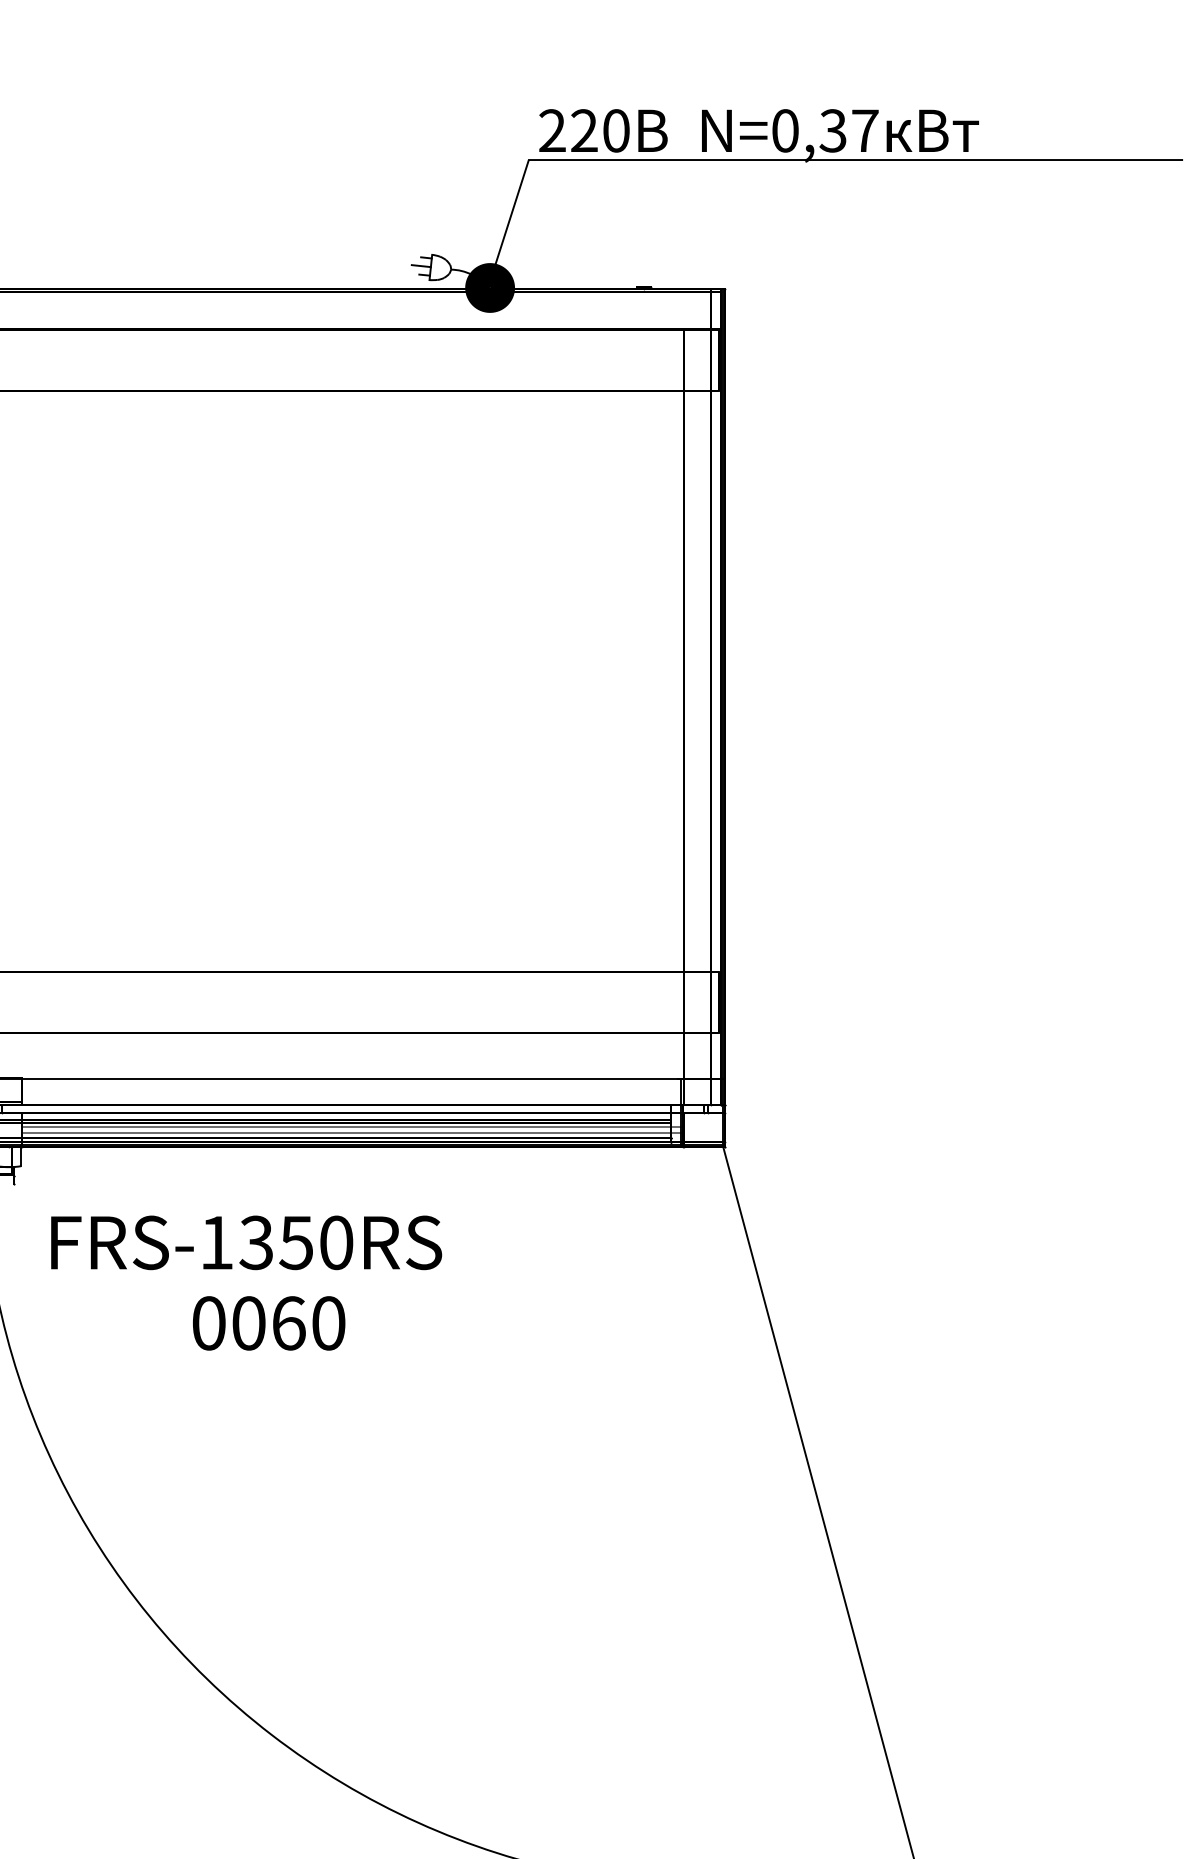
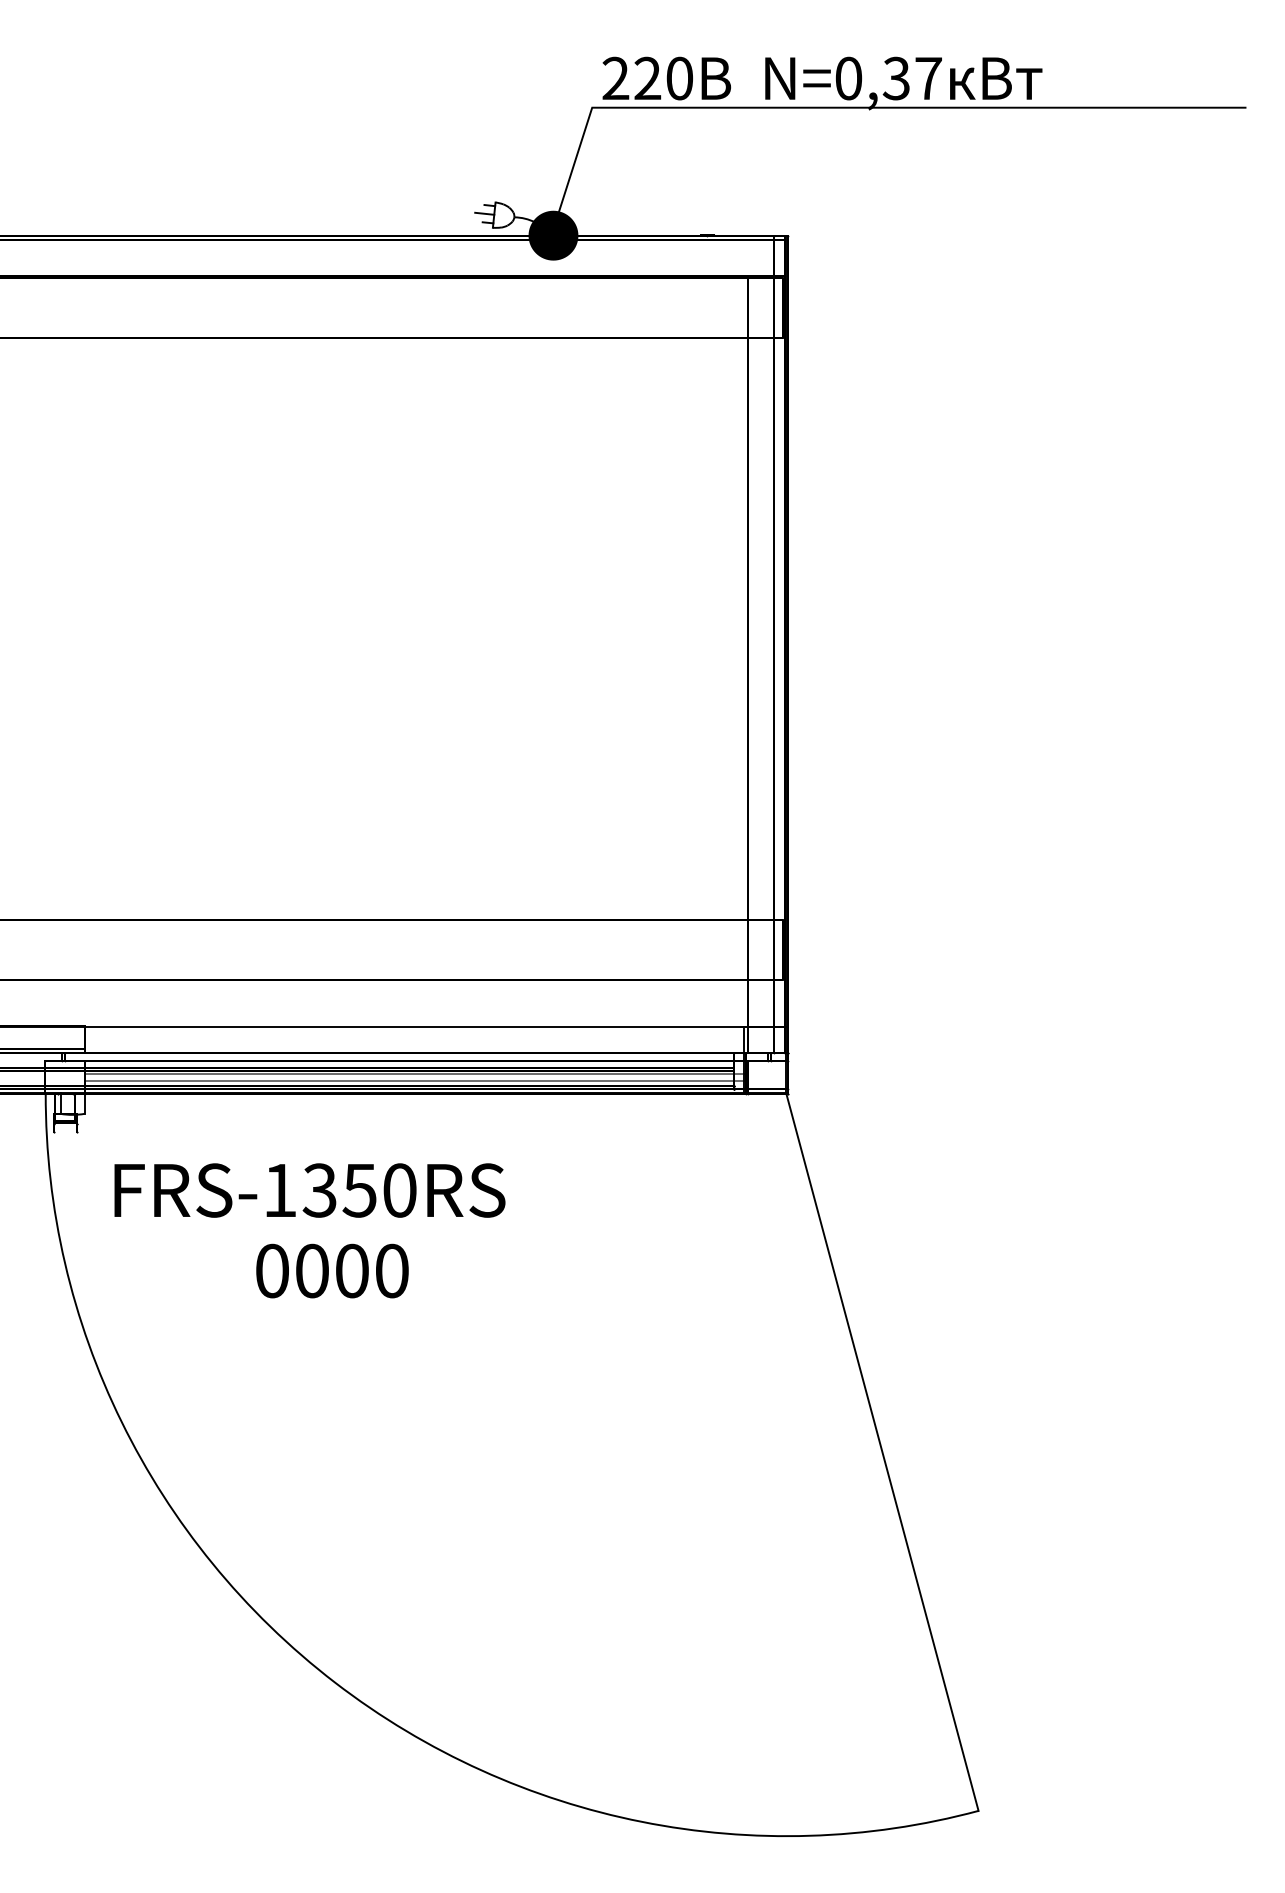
text: (289, 1322) -> (352, 1270), 0060 -> 0000

